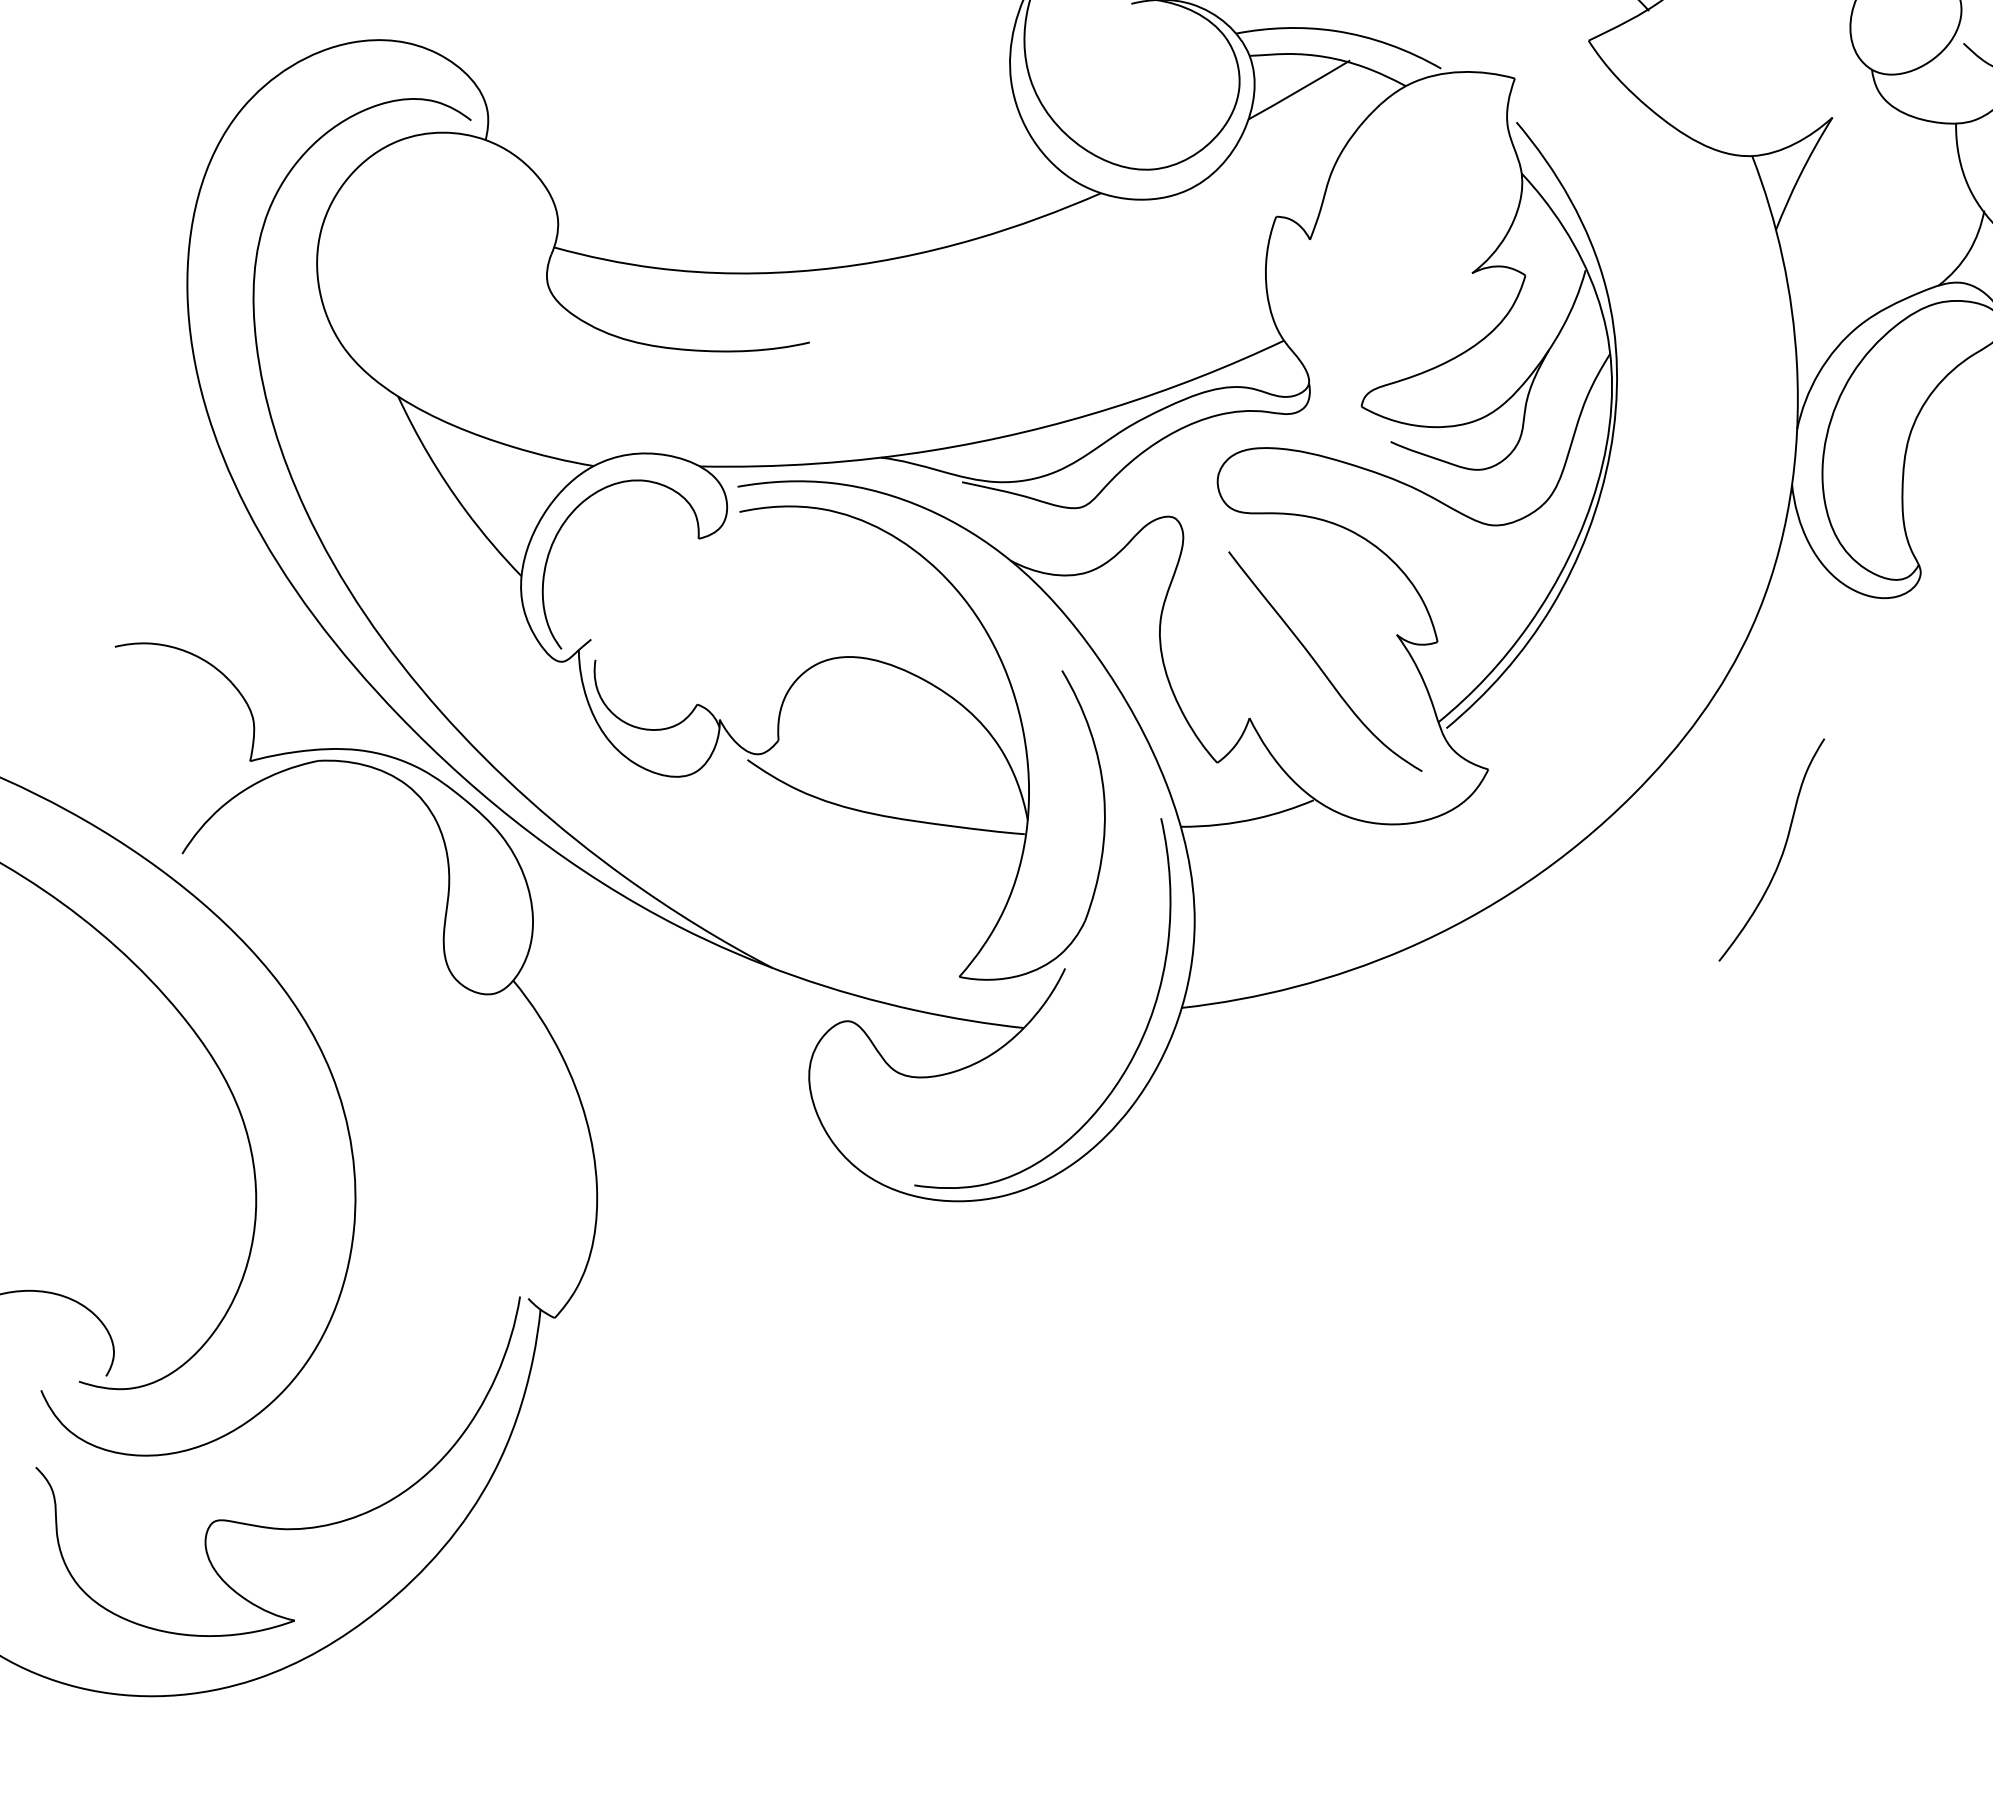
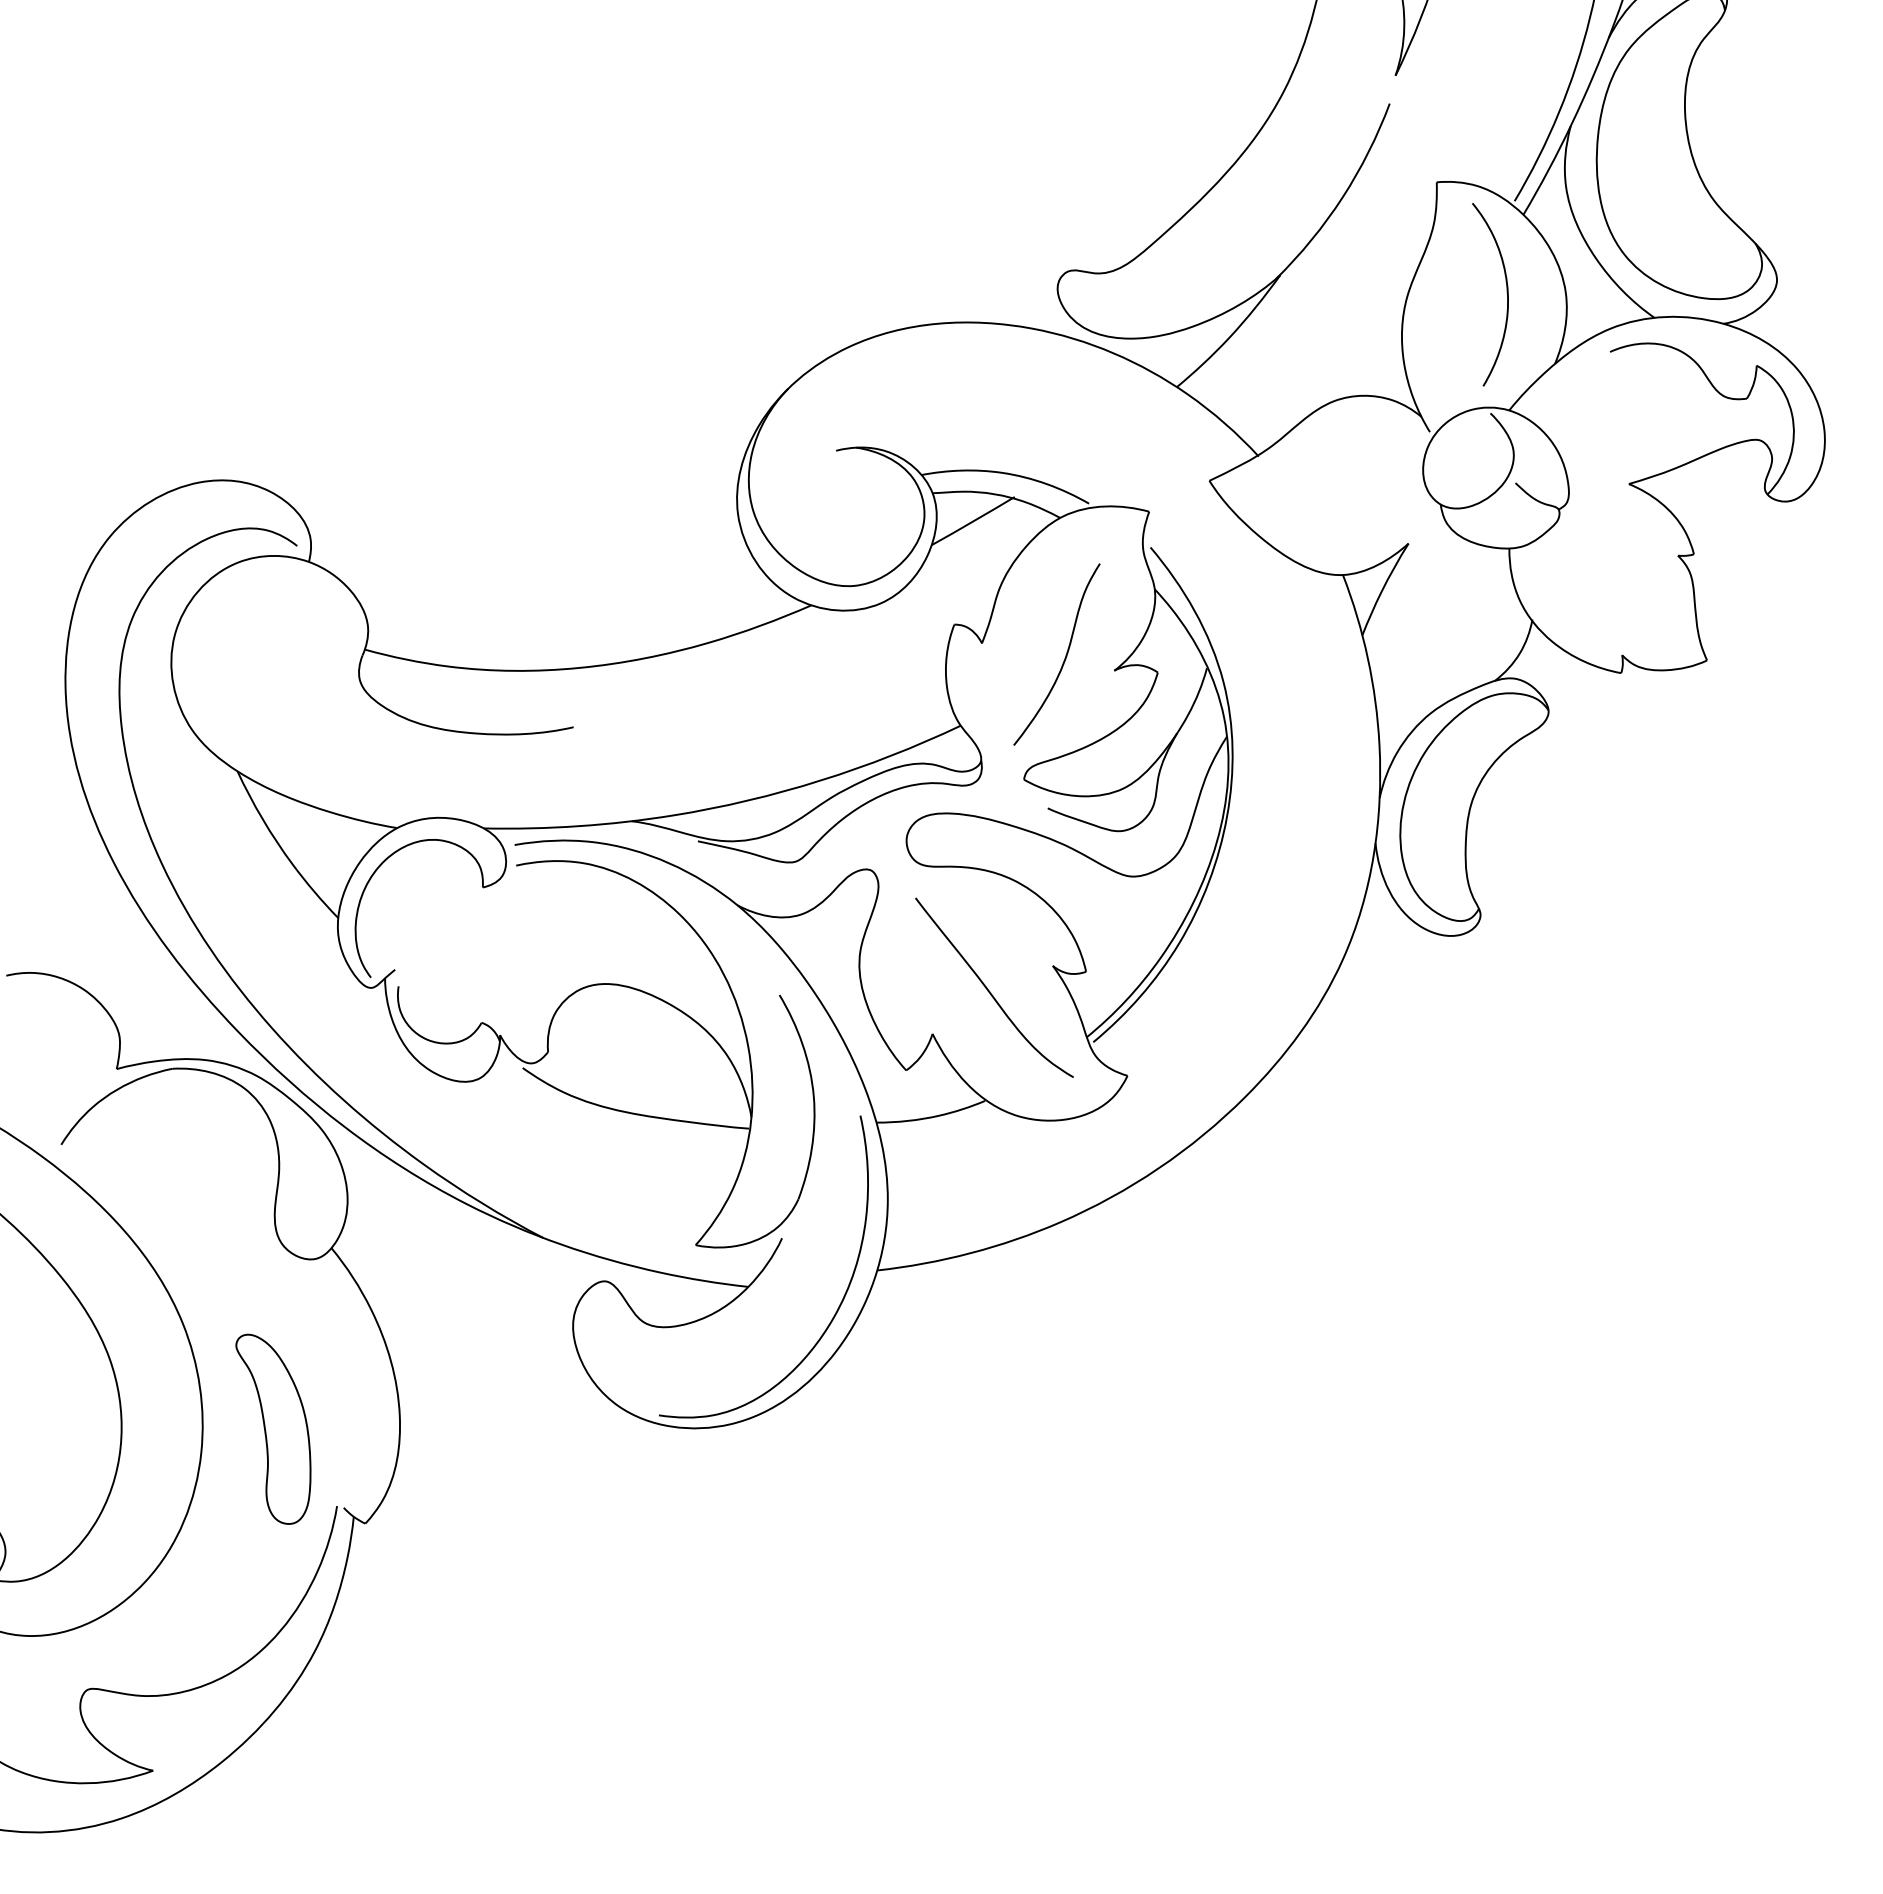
curve: (1781, 854) -> (1064, 658), moved
part: (442, 1201) -> (273, 1428), added

